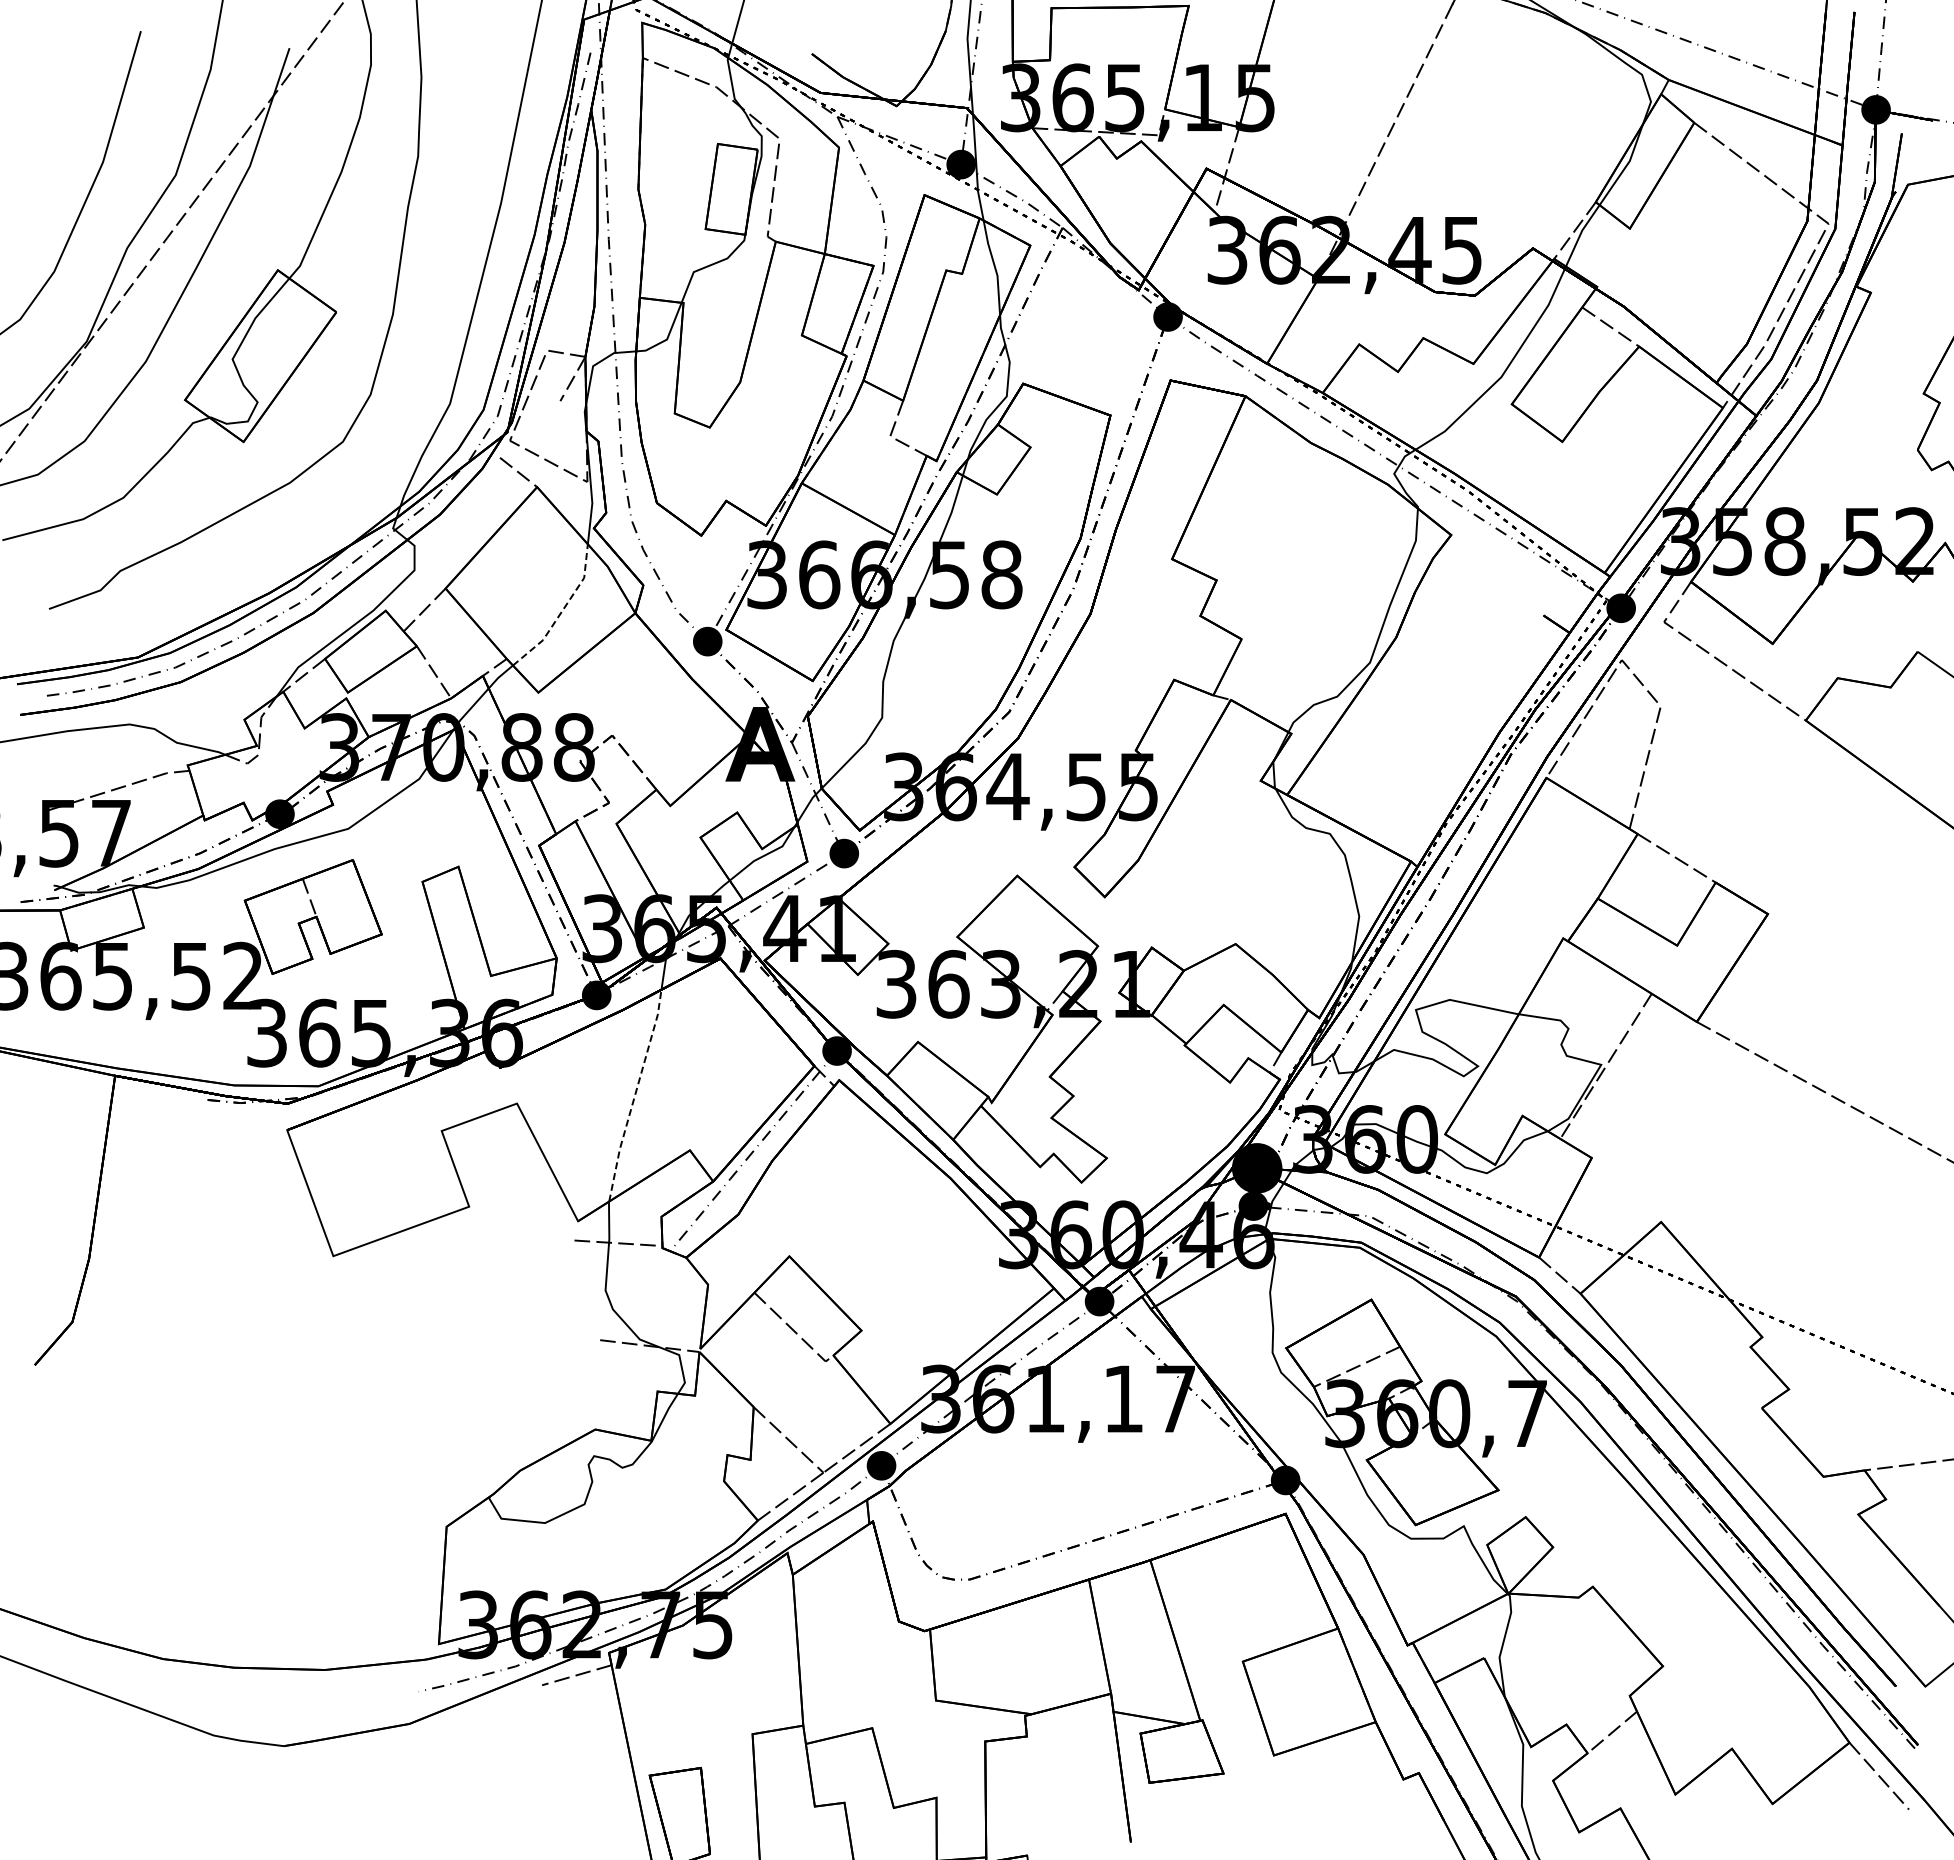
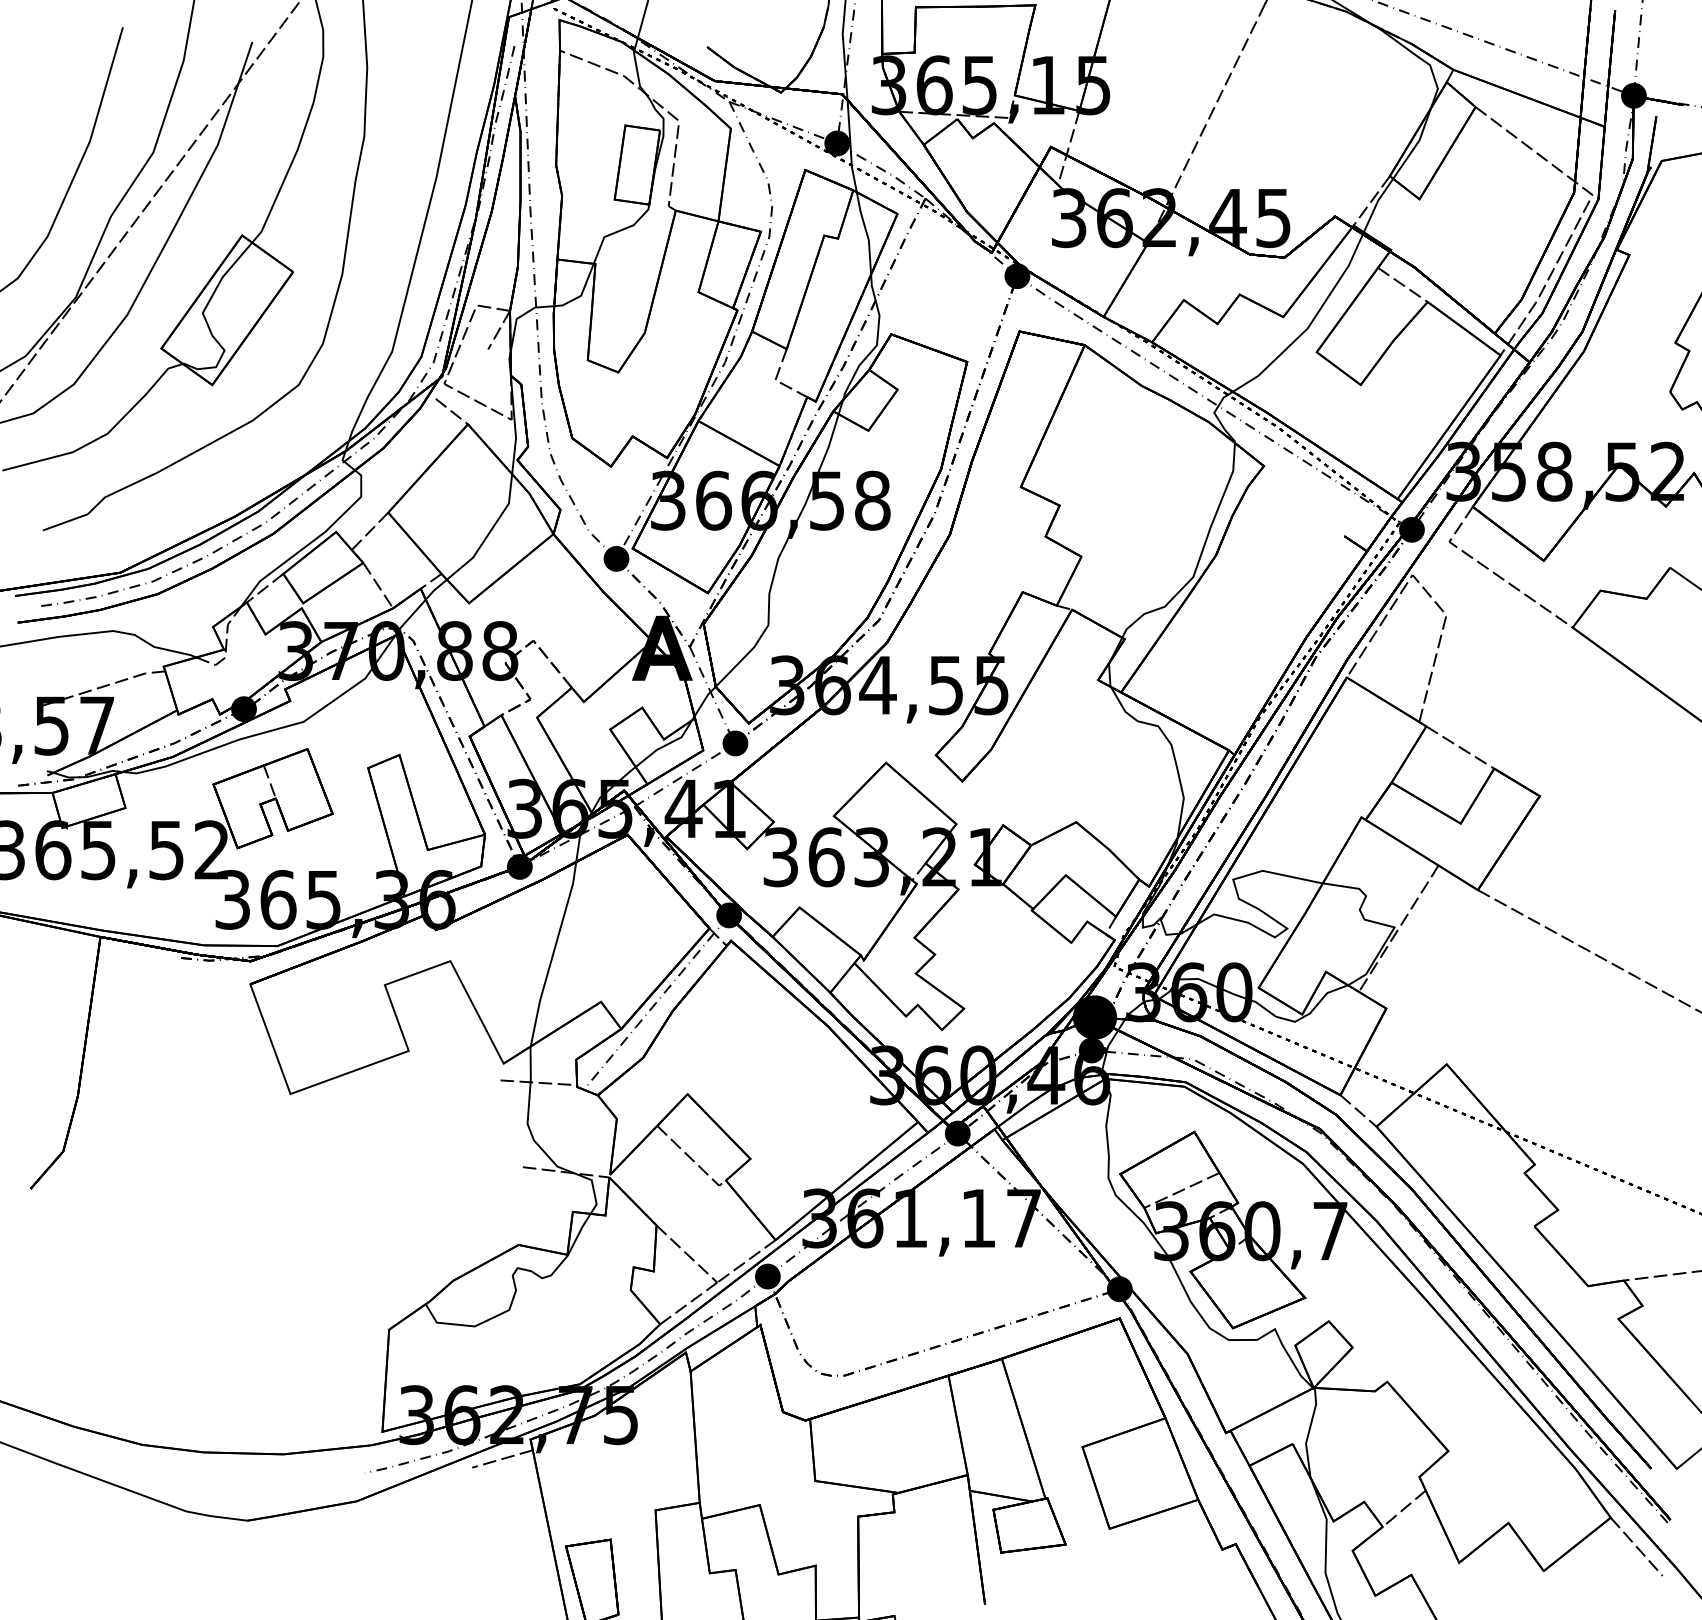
line: (562, 611) -> (490, 532), dashed -> solid
line: (635, 1095) -> (553, 954), dashed -> solid

